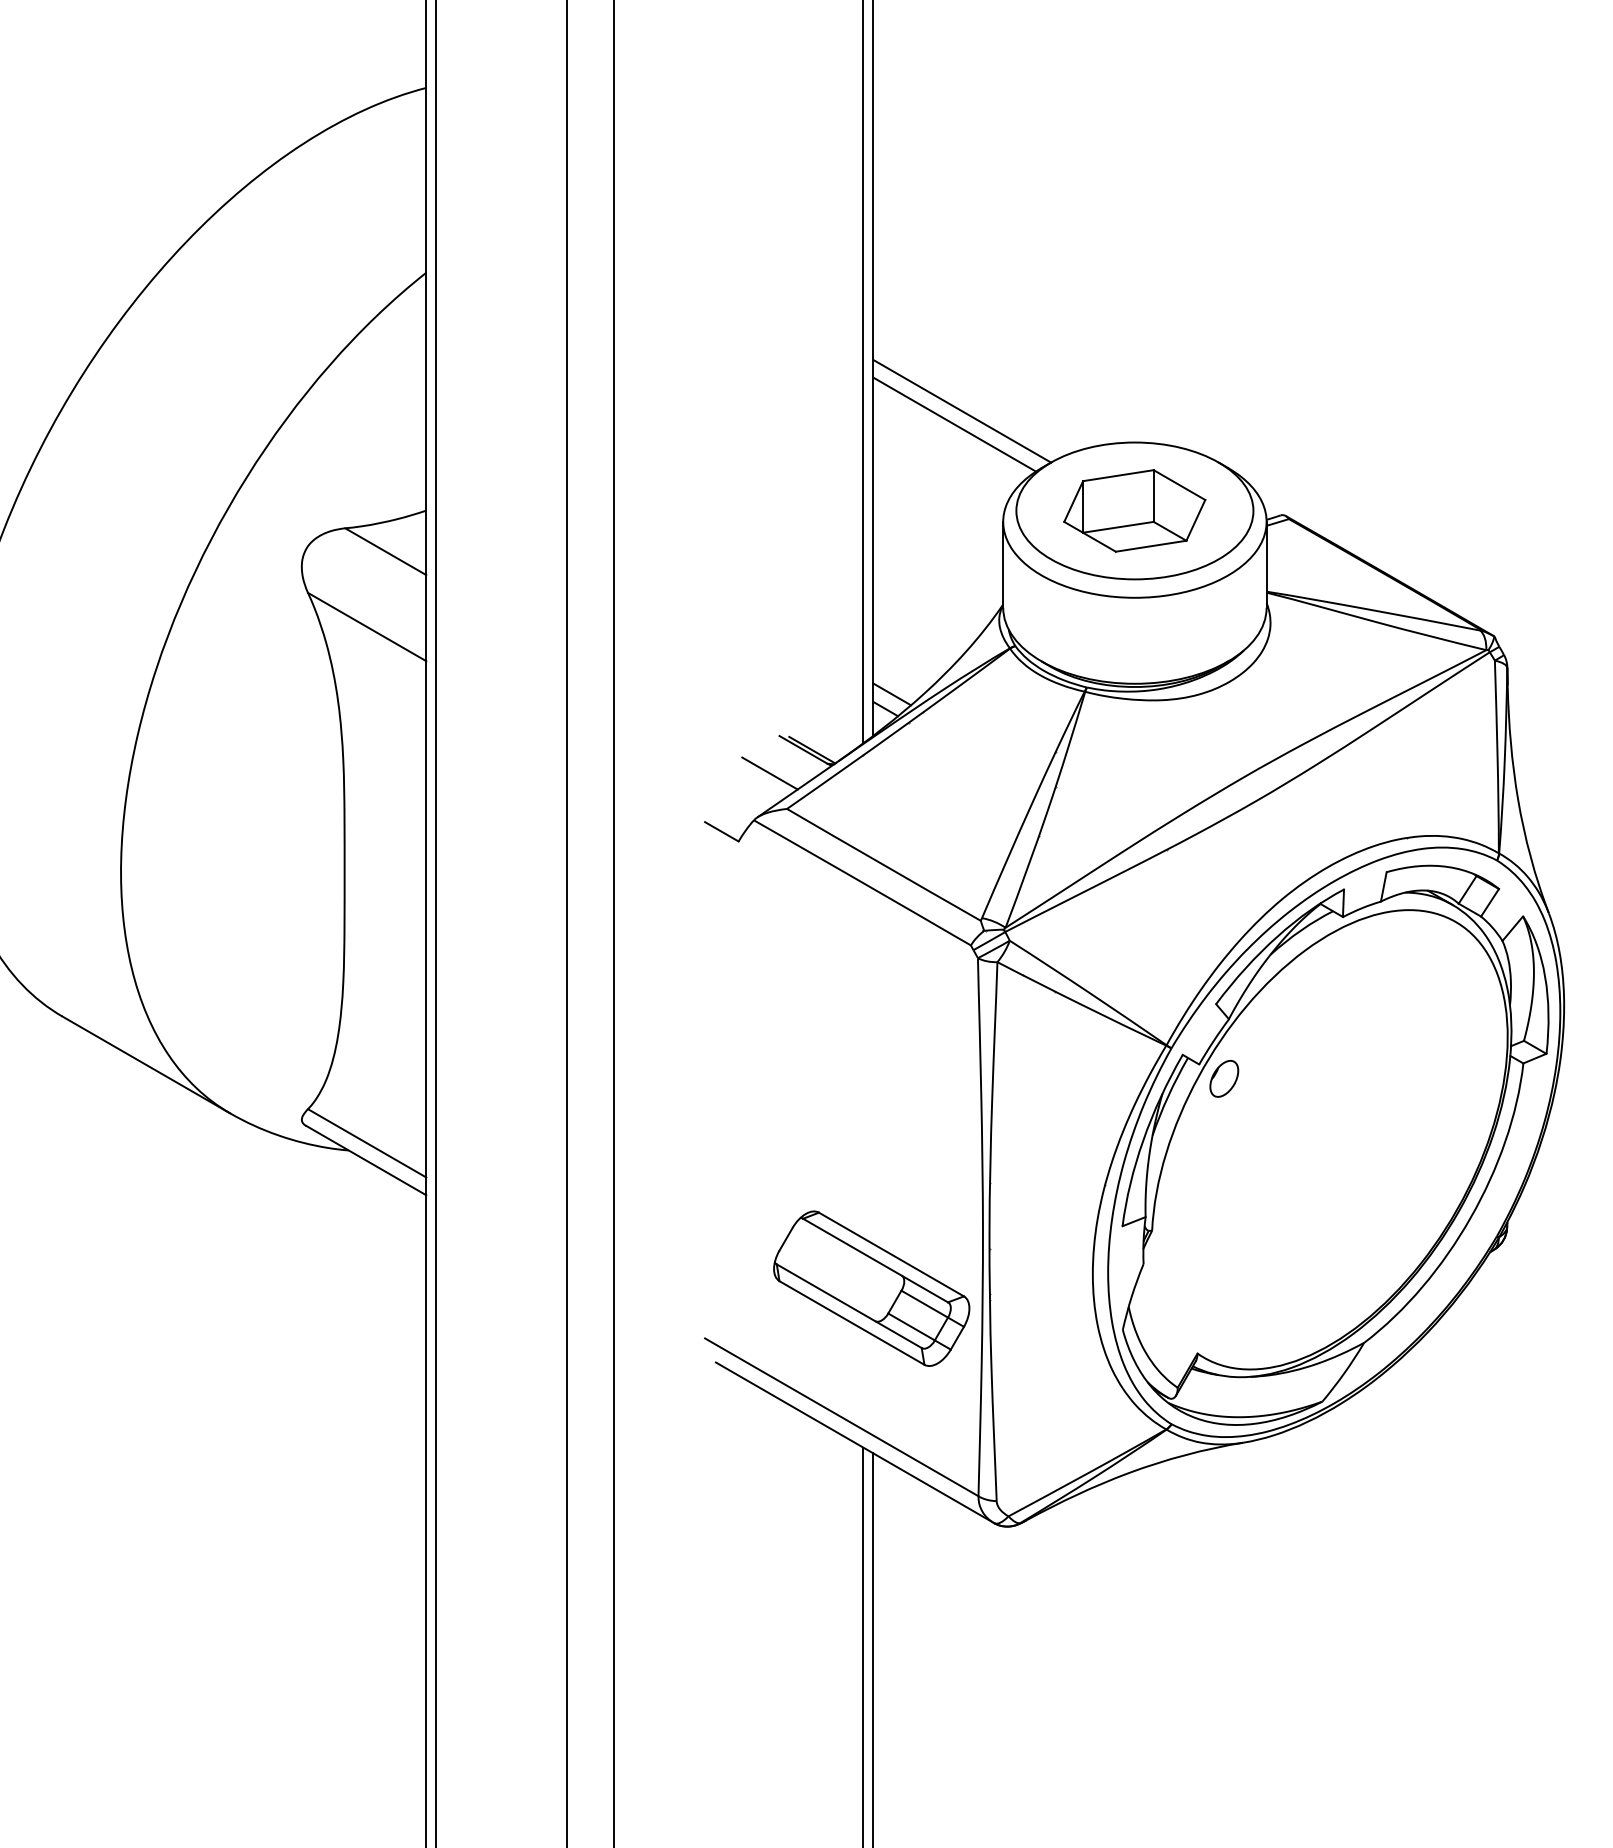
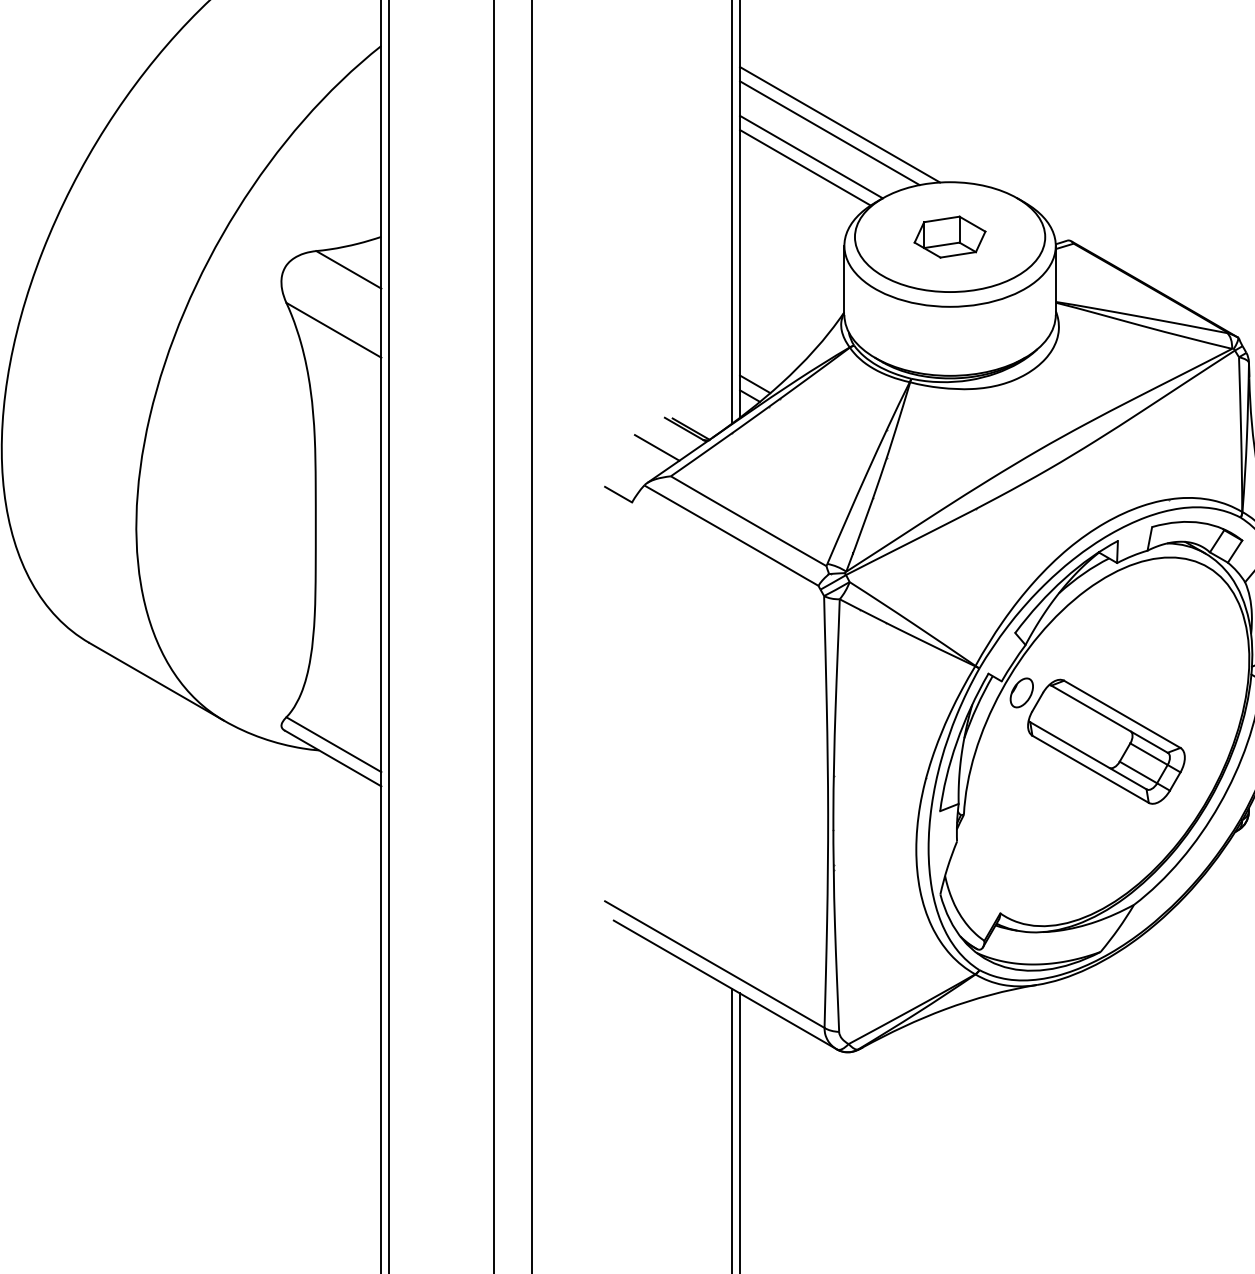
line: (997, 370) -> (839, 124), added
line: (985, 381) -> (830, 133), added
part: (1134, 510) -> (949, 236), size x0.62
part: (871, 1288) -> (1106, 741), moved

